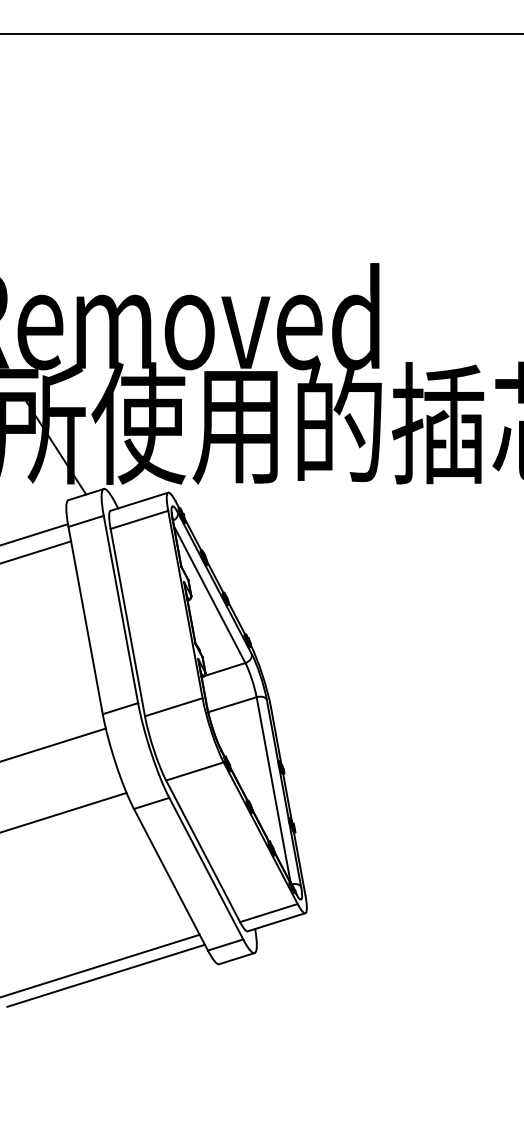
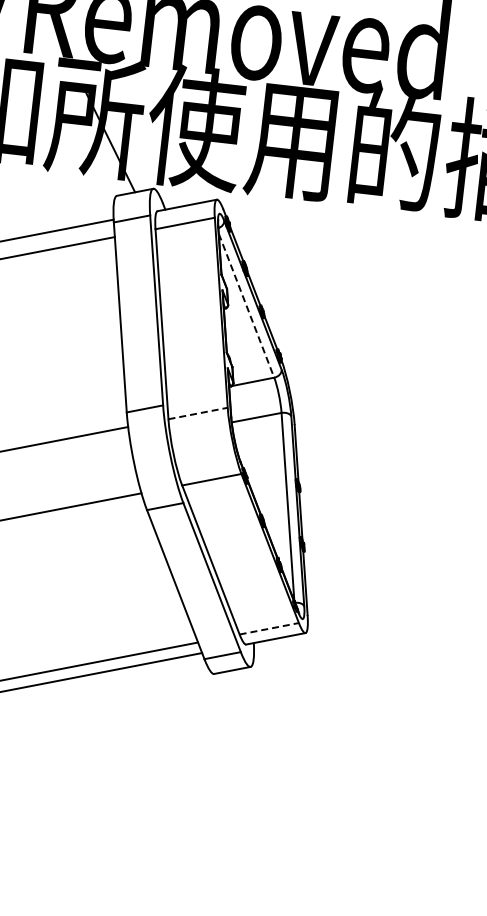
line: (209, 595) -> (246, 306), solid -> dashed
line: (174, 707) -> (198, 413), solid -> dashed
line: (269, 912) -> (269, 628), solid -> dashed

